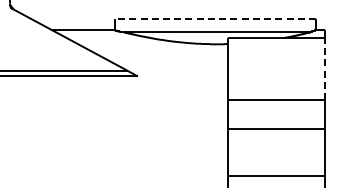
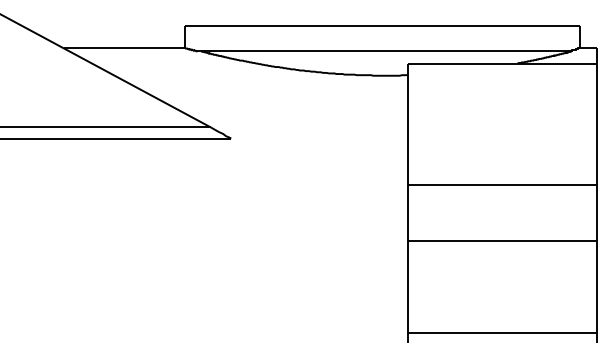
line: (215, 19) -> (383, 27), dashed -> solid
line: (324, 68) -> (596, 123), dashed -> solid

